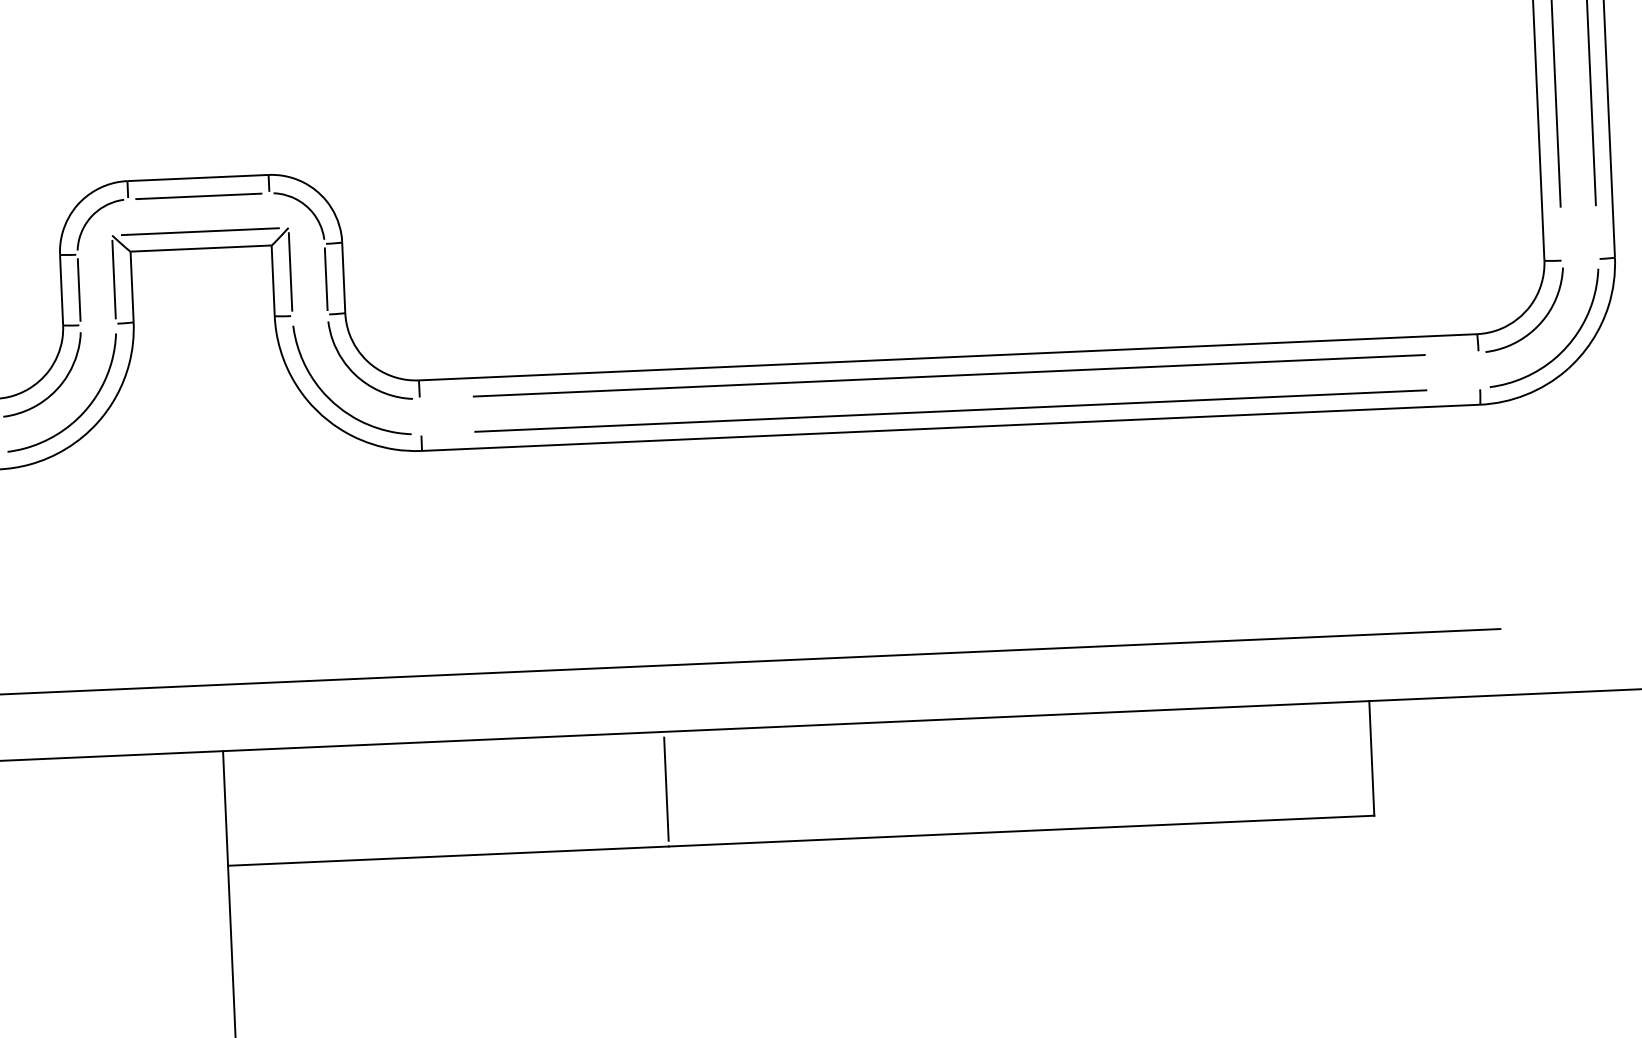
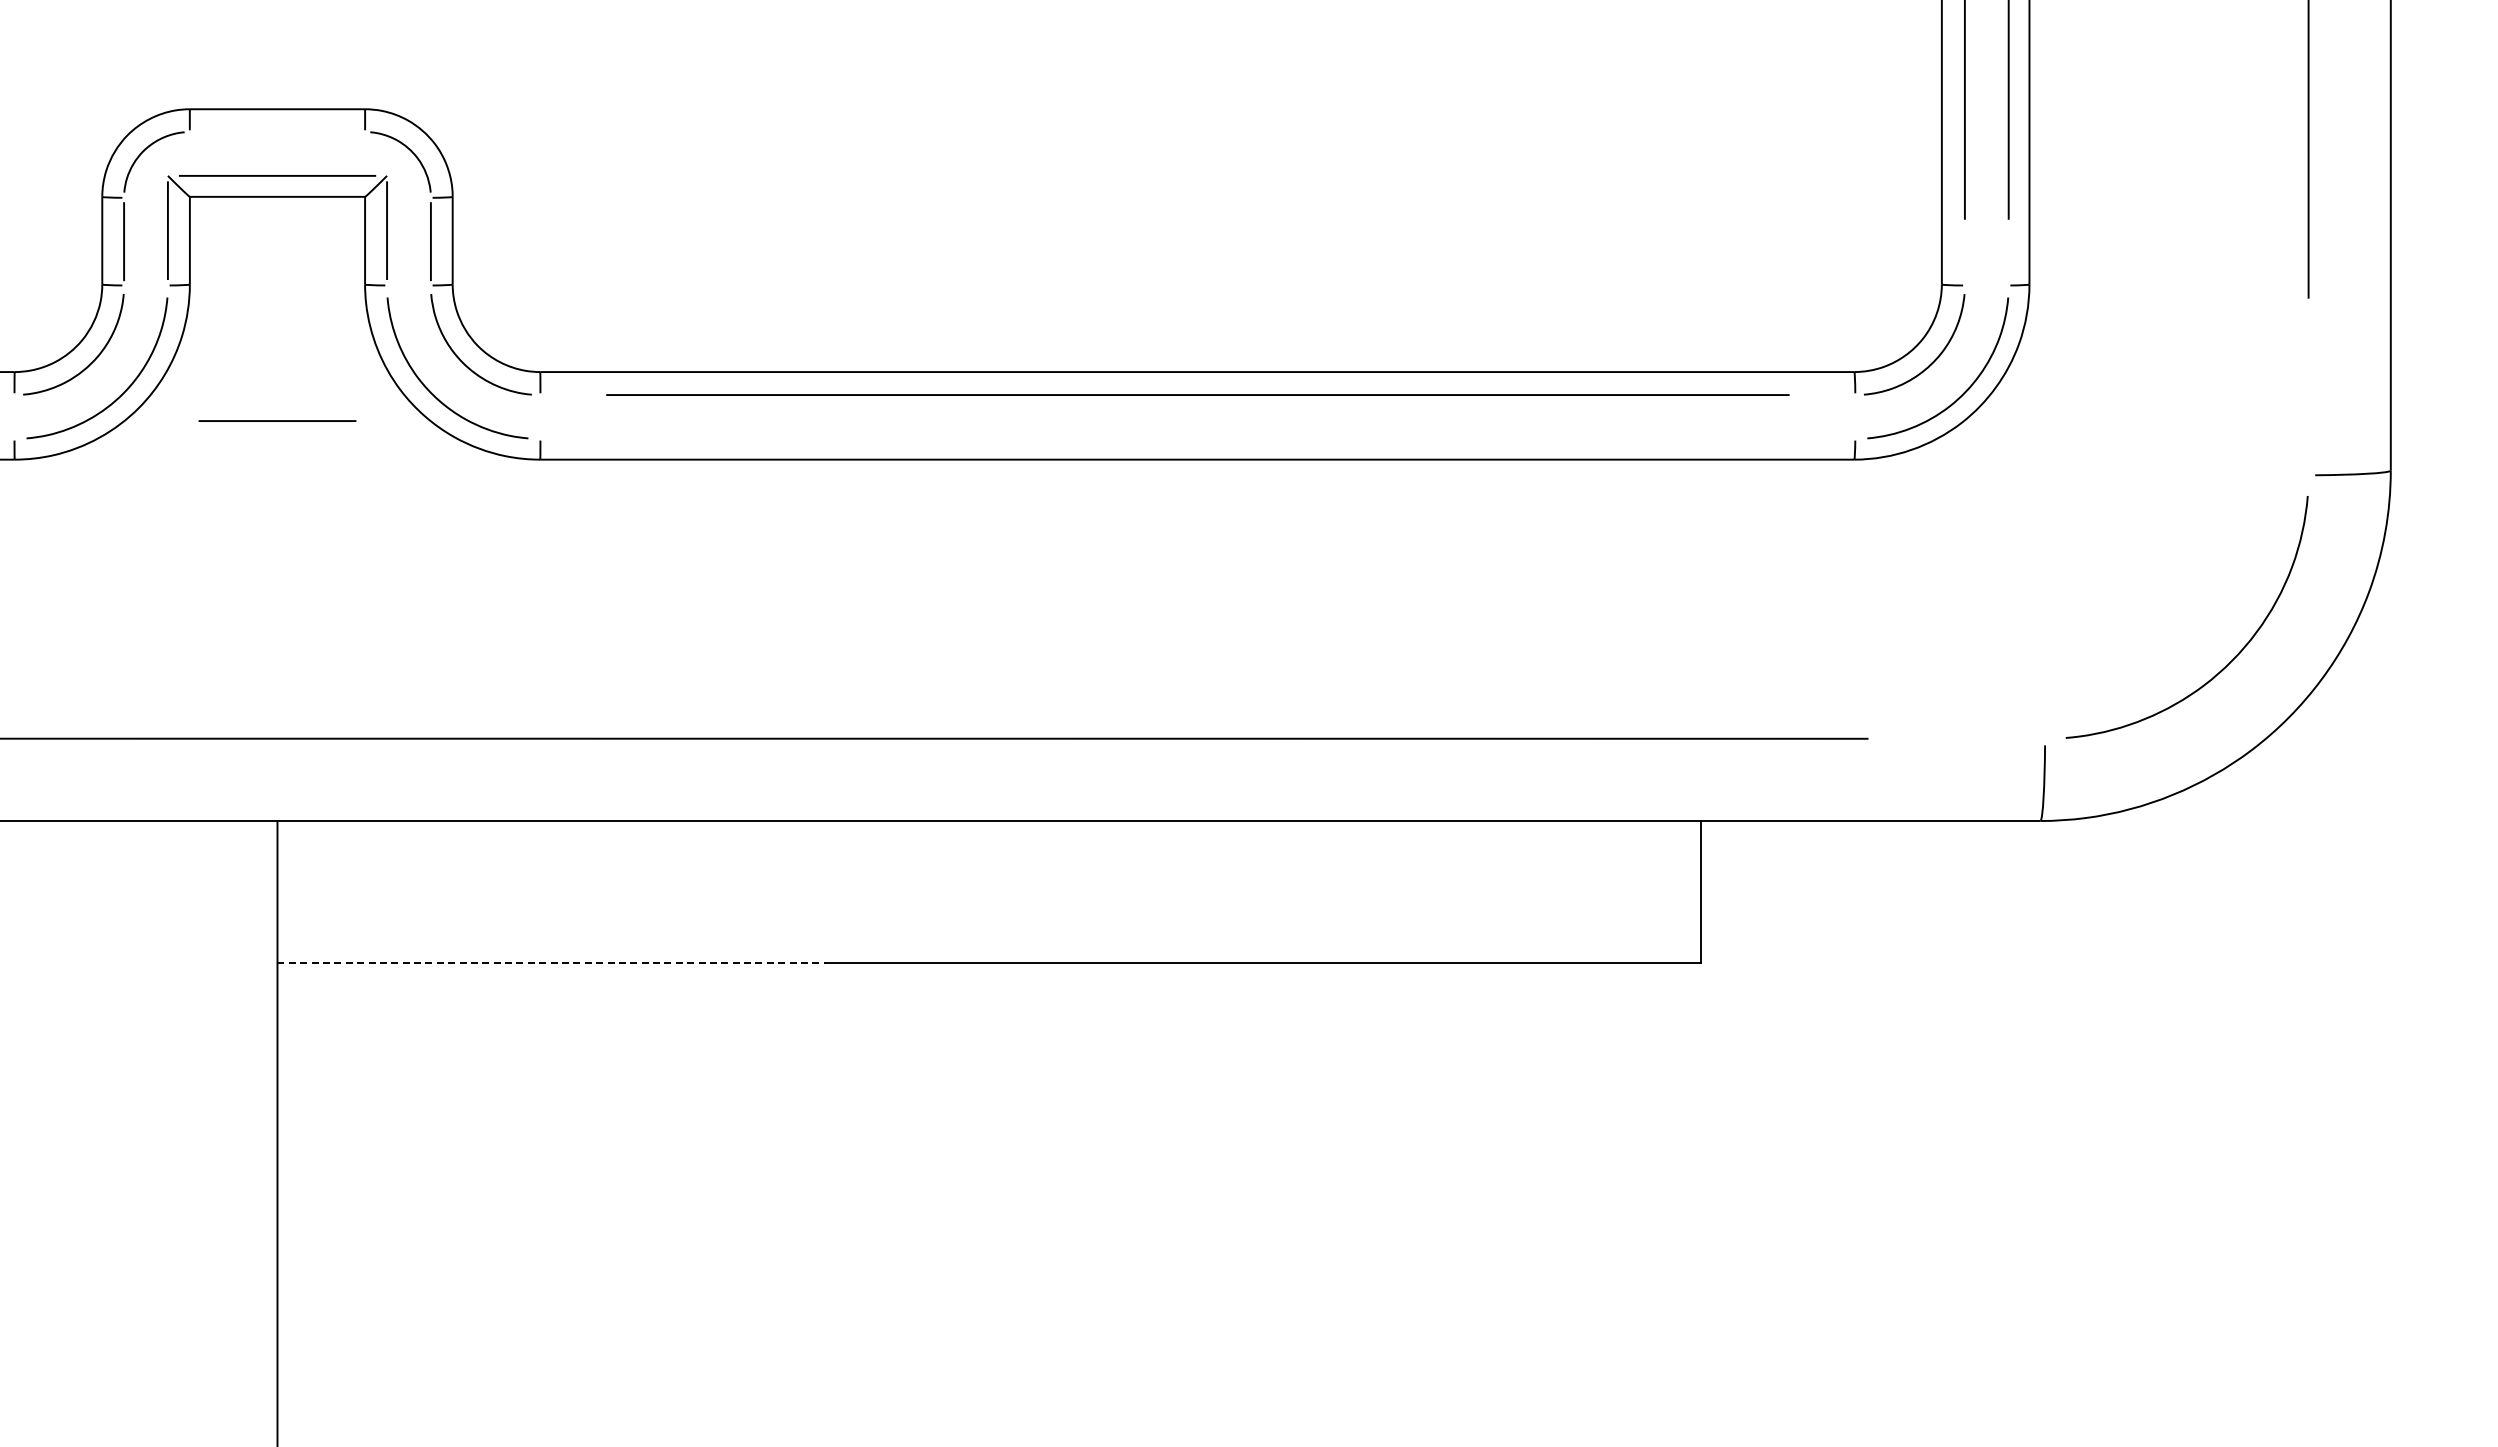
line: (198, 195) -> (277, 420), moved
line: (950, 410) -> (1197, 438), removed
line: (666, 789) -> (824, 892), removed
line: (448, 856) -> (551, 963), solid -> dashed

